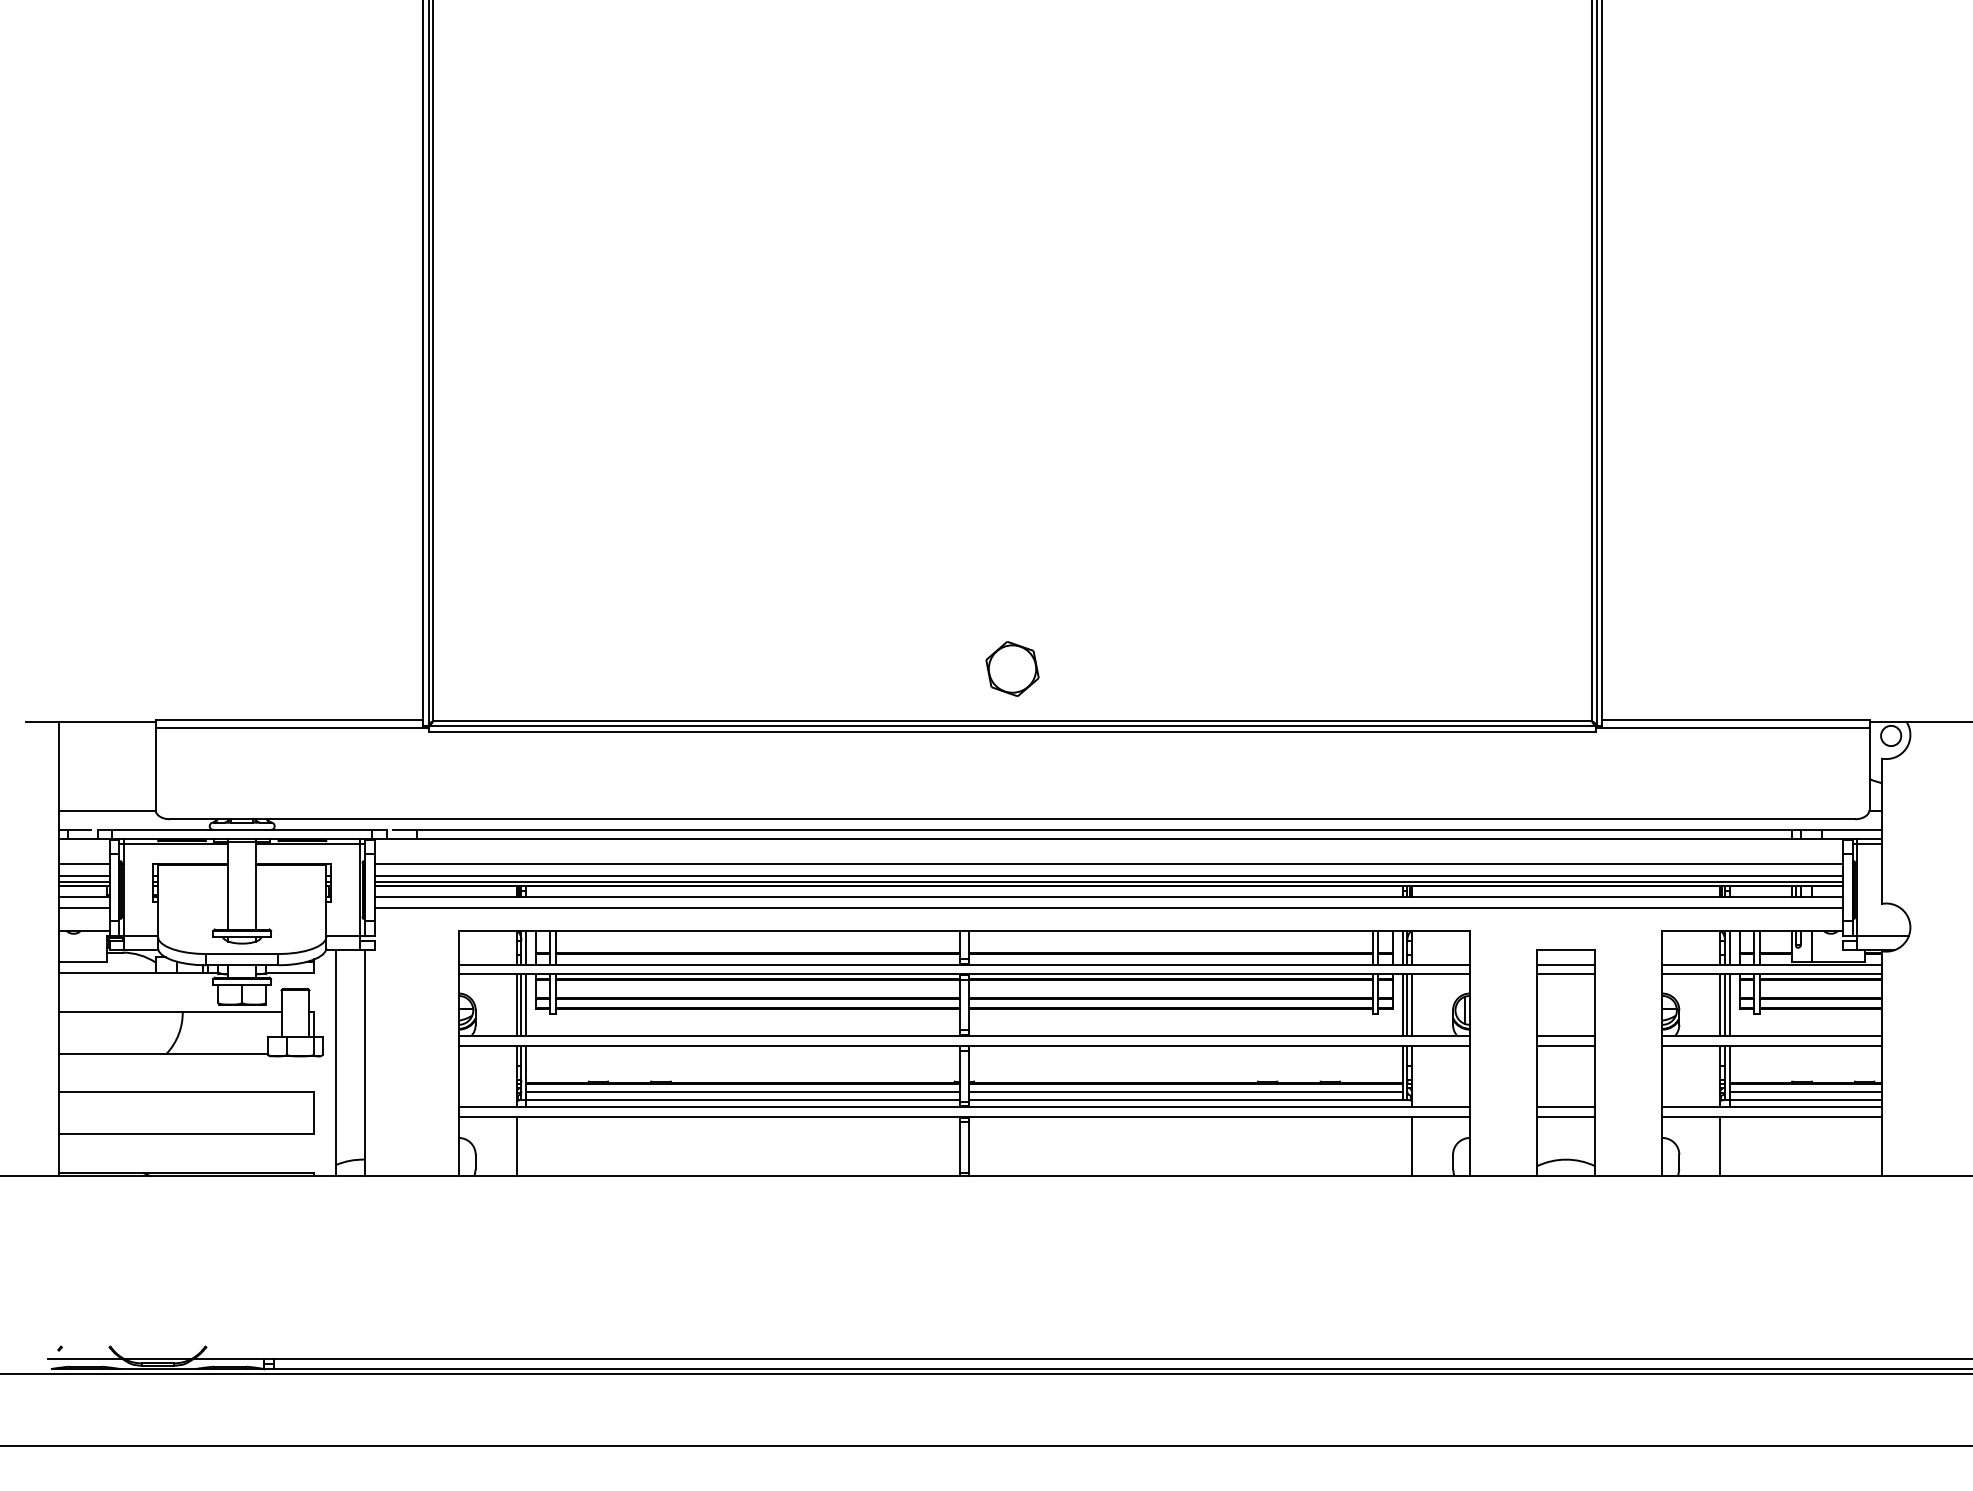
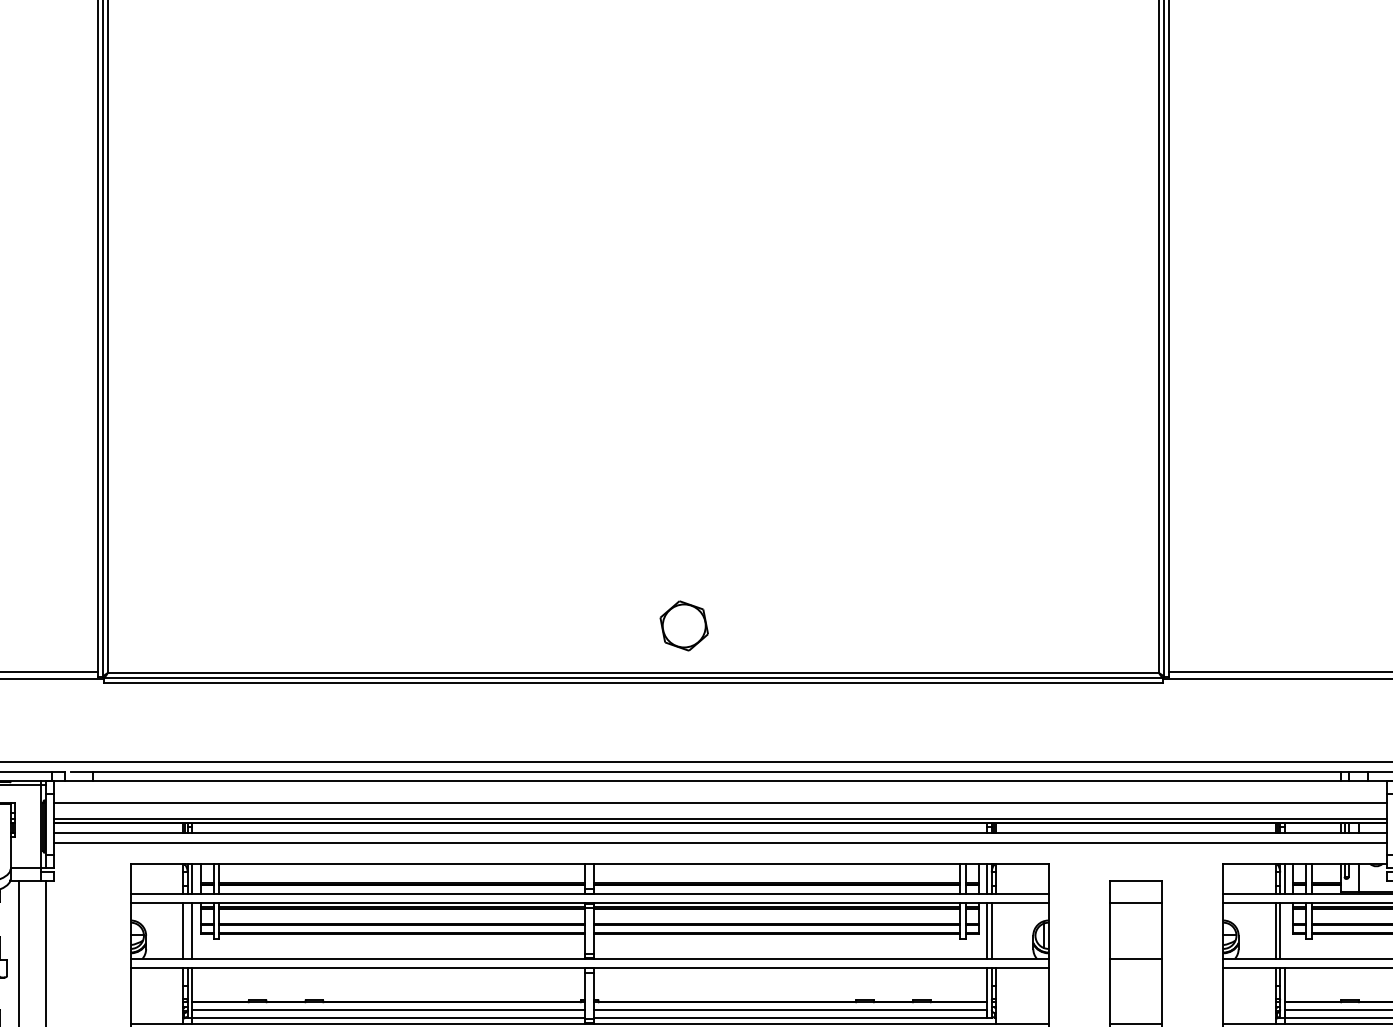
part: (1012, 668) -> (684, 625), moved
line: (1108, 875) -> (720, 813), removed
line: (1566, 964) -> (1136, 894), removed
line: (521, 1004) -> (187, 930), removed
line: (1412, 1004) -> (996, 930), removed
line: (1729, 1004) -> (1284, 930), removed
line: (1566, 1045) -> (1136, 967), removed

